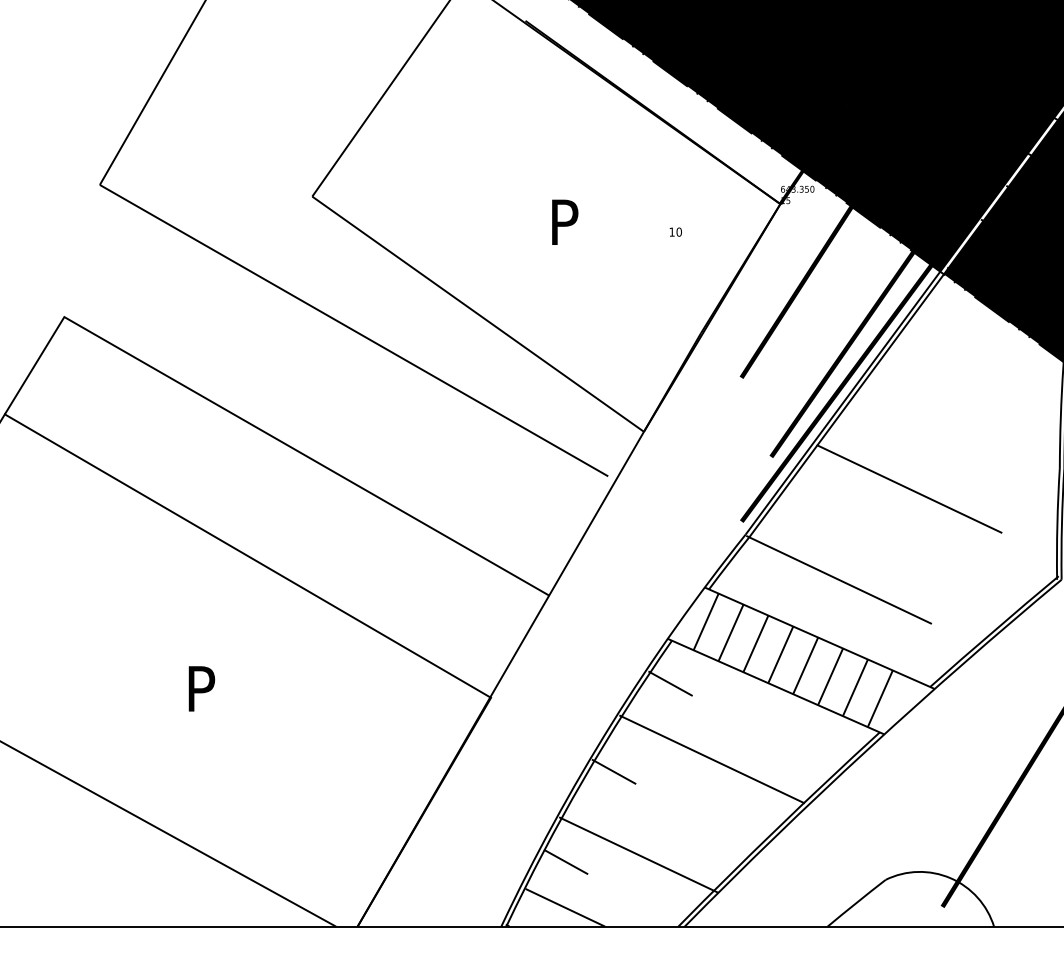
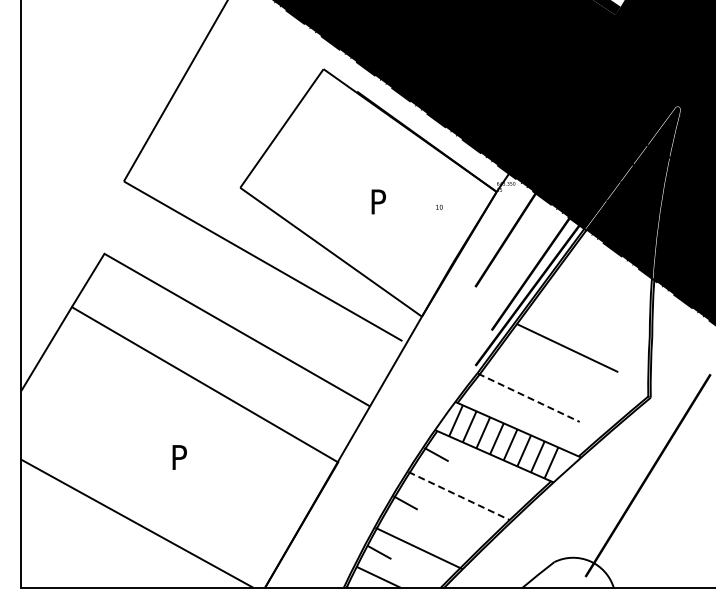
line: (840, 581) -> (529, 398), solid -> dashed
line: (712, 760) -> (459, 496), solid -> dashed

